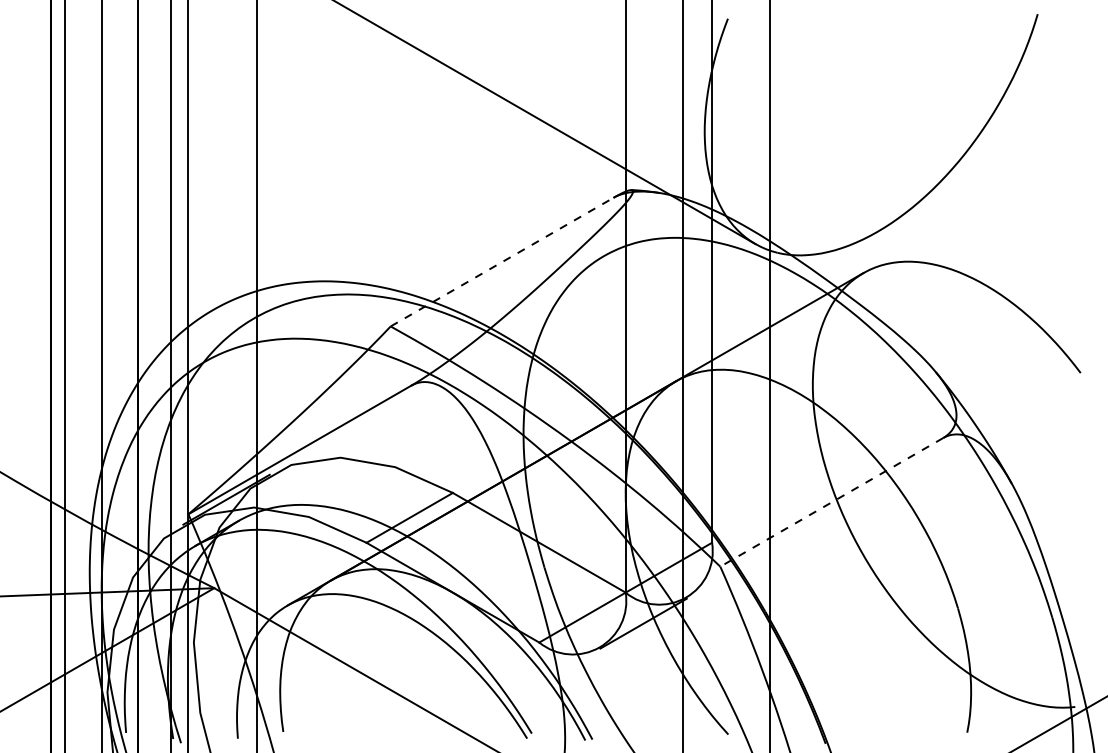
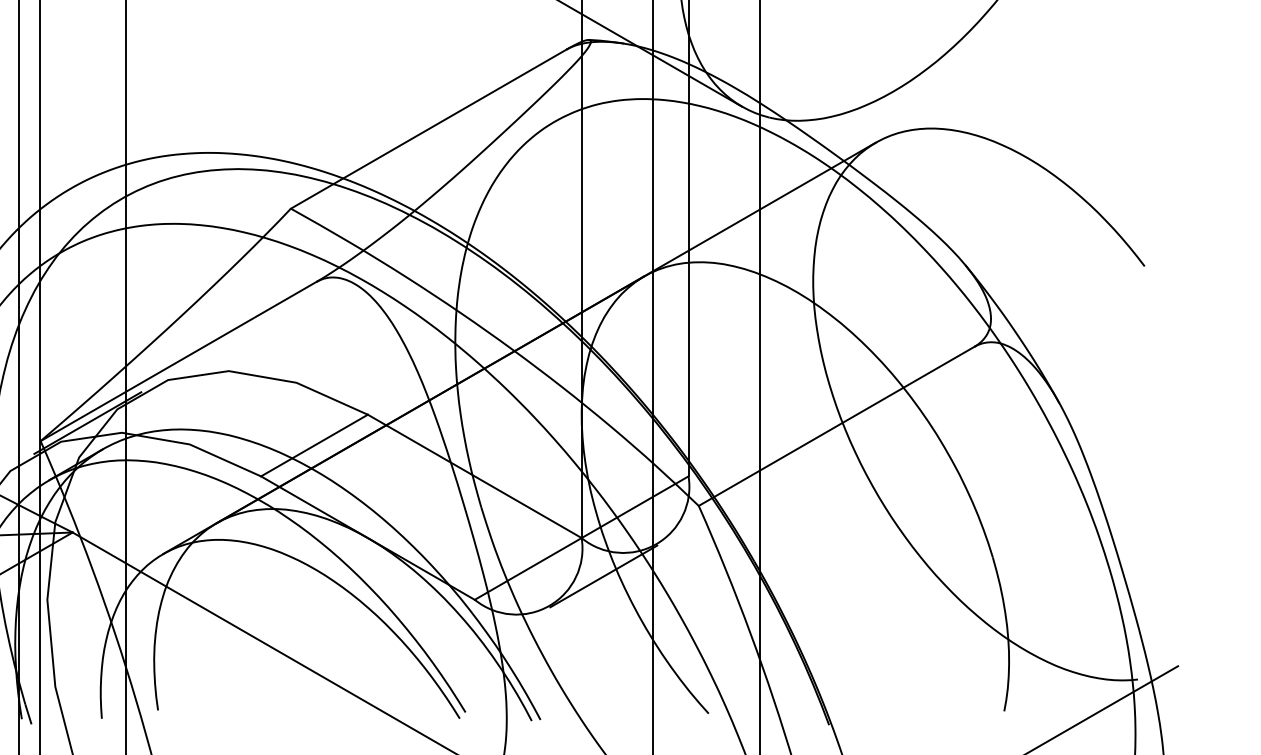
line: (502, 262) -> (429, 129), dashed -> solid
line: (831, 502) -> (836, 426), dashed -> solid

